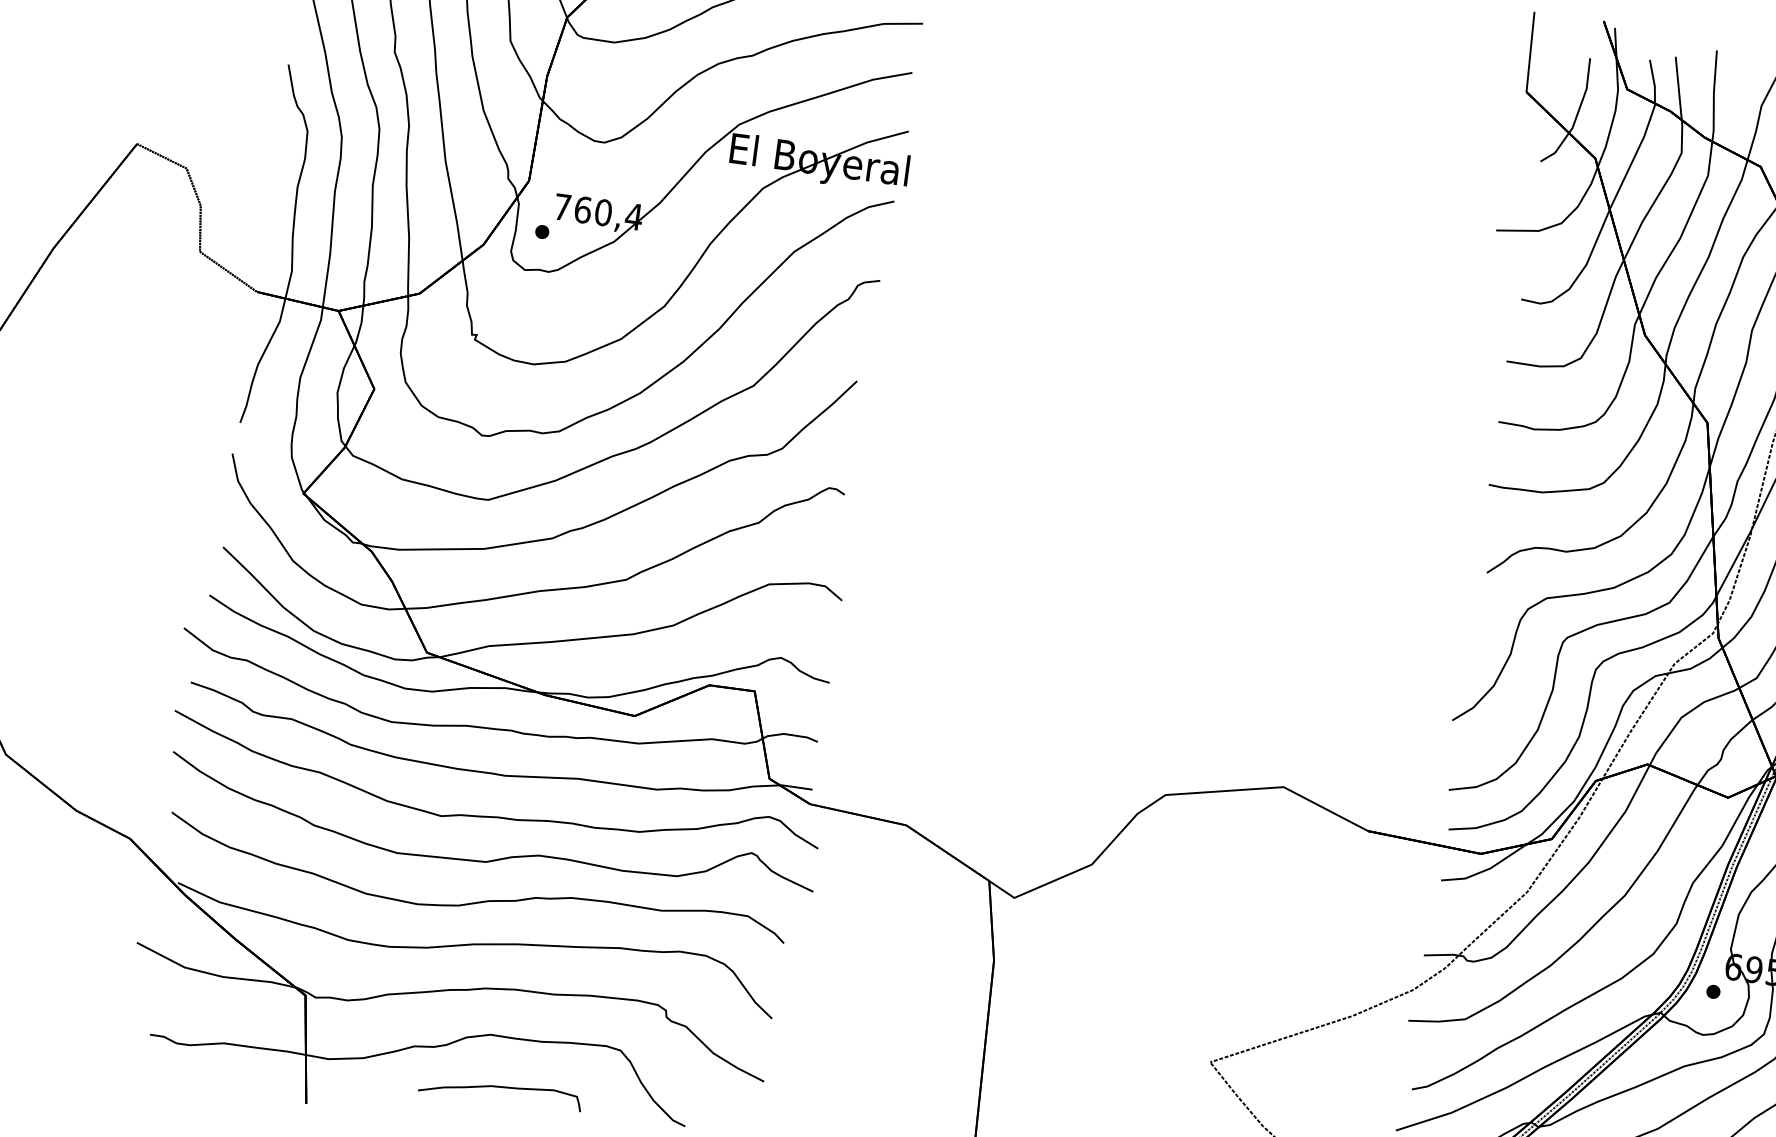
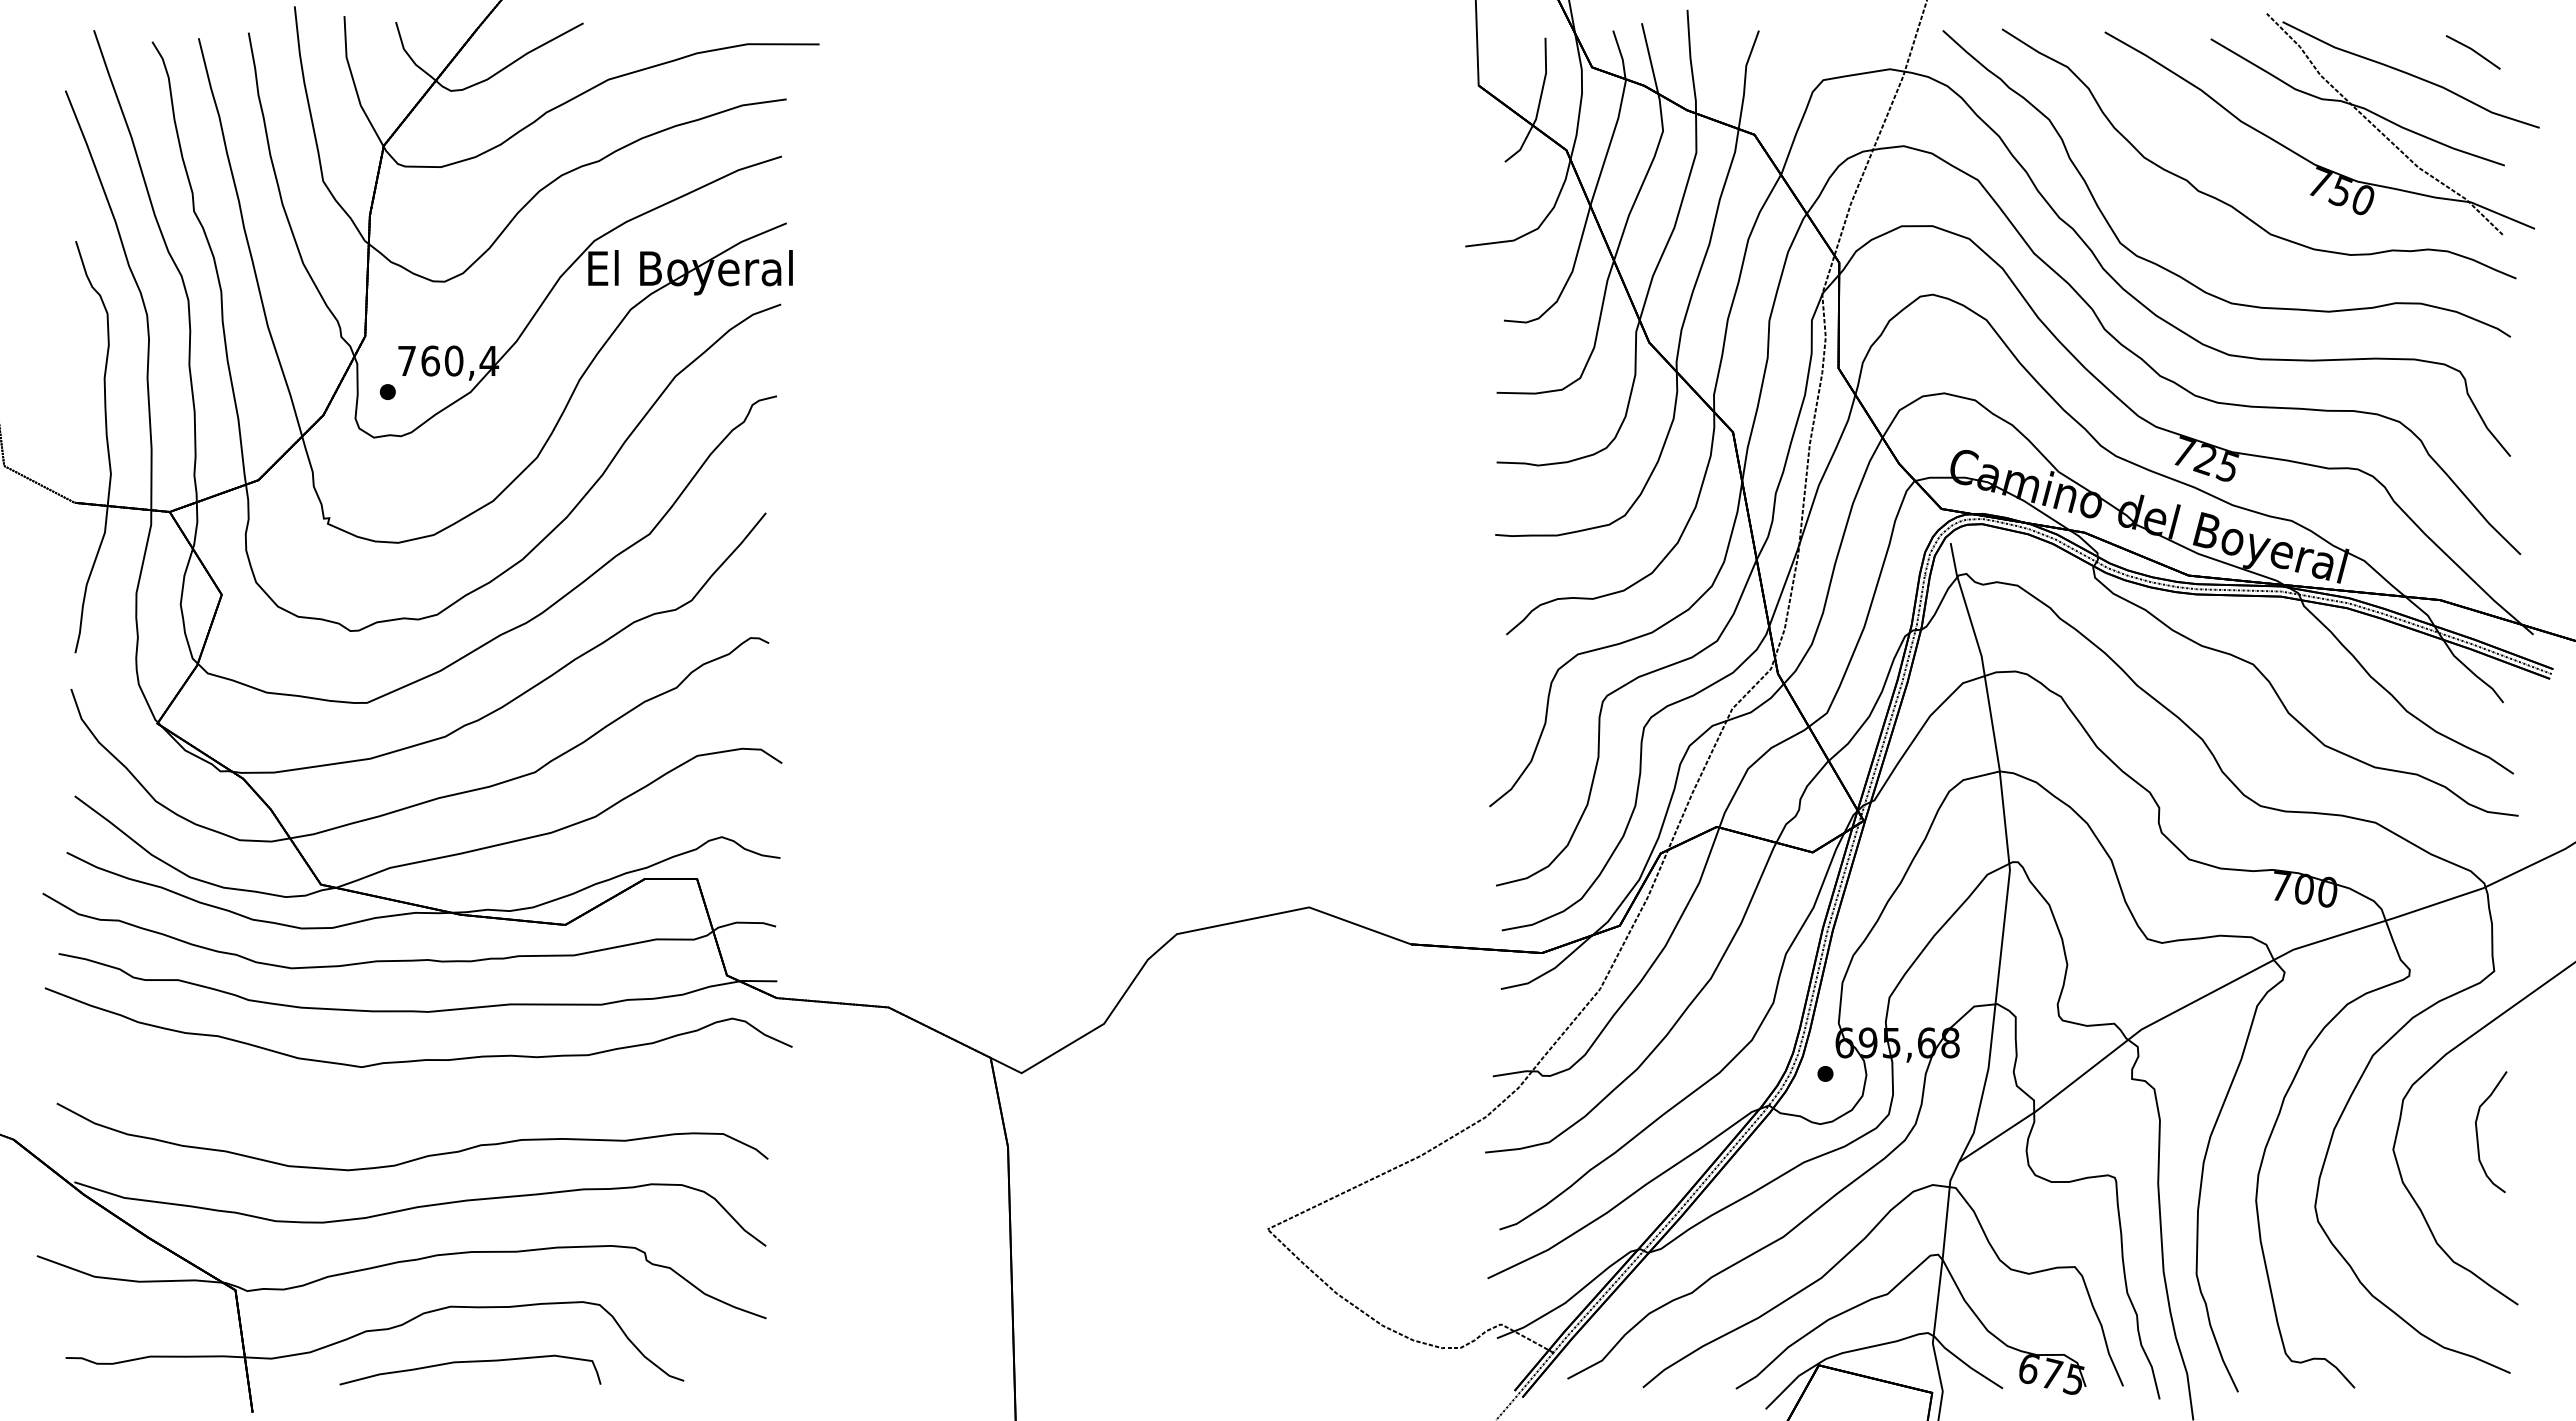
part: (499, 858) -> (433, 1106), removed
part: (499, 1092) -> (469, 1370), size x1.4

